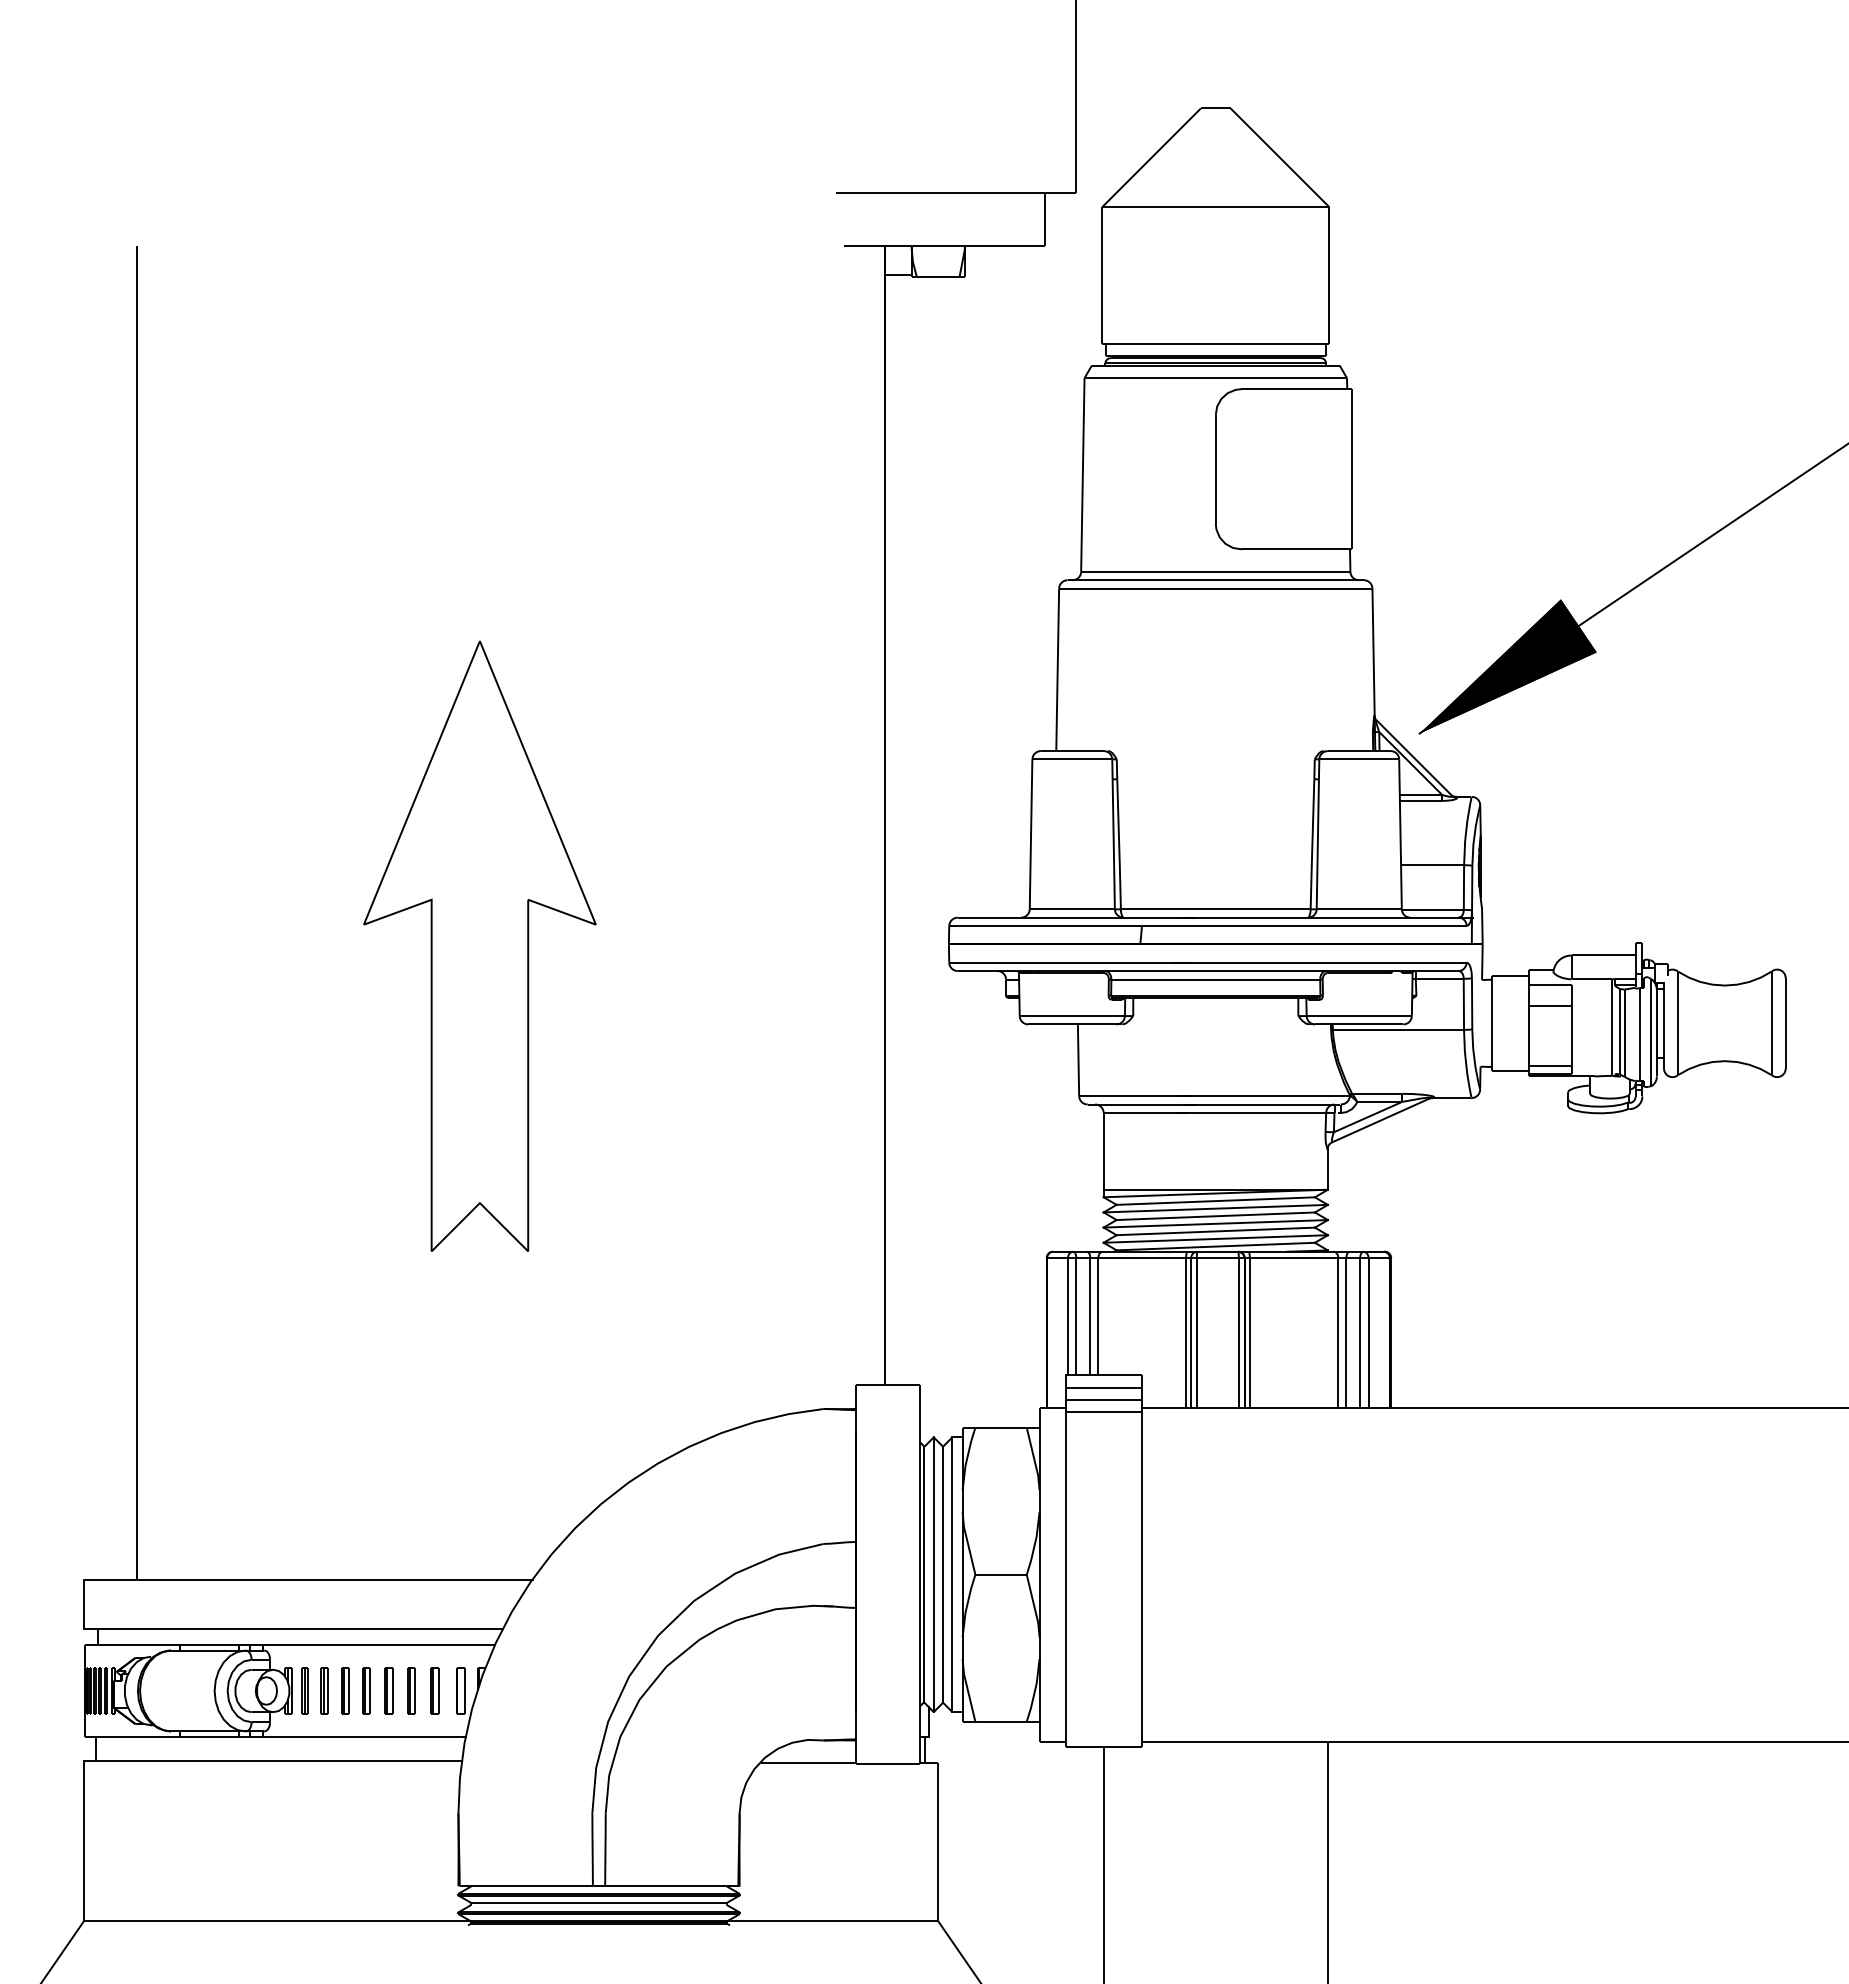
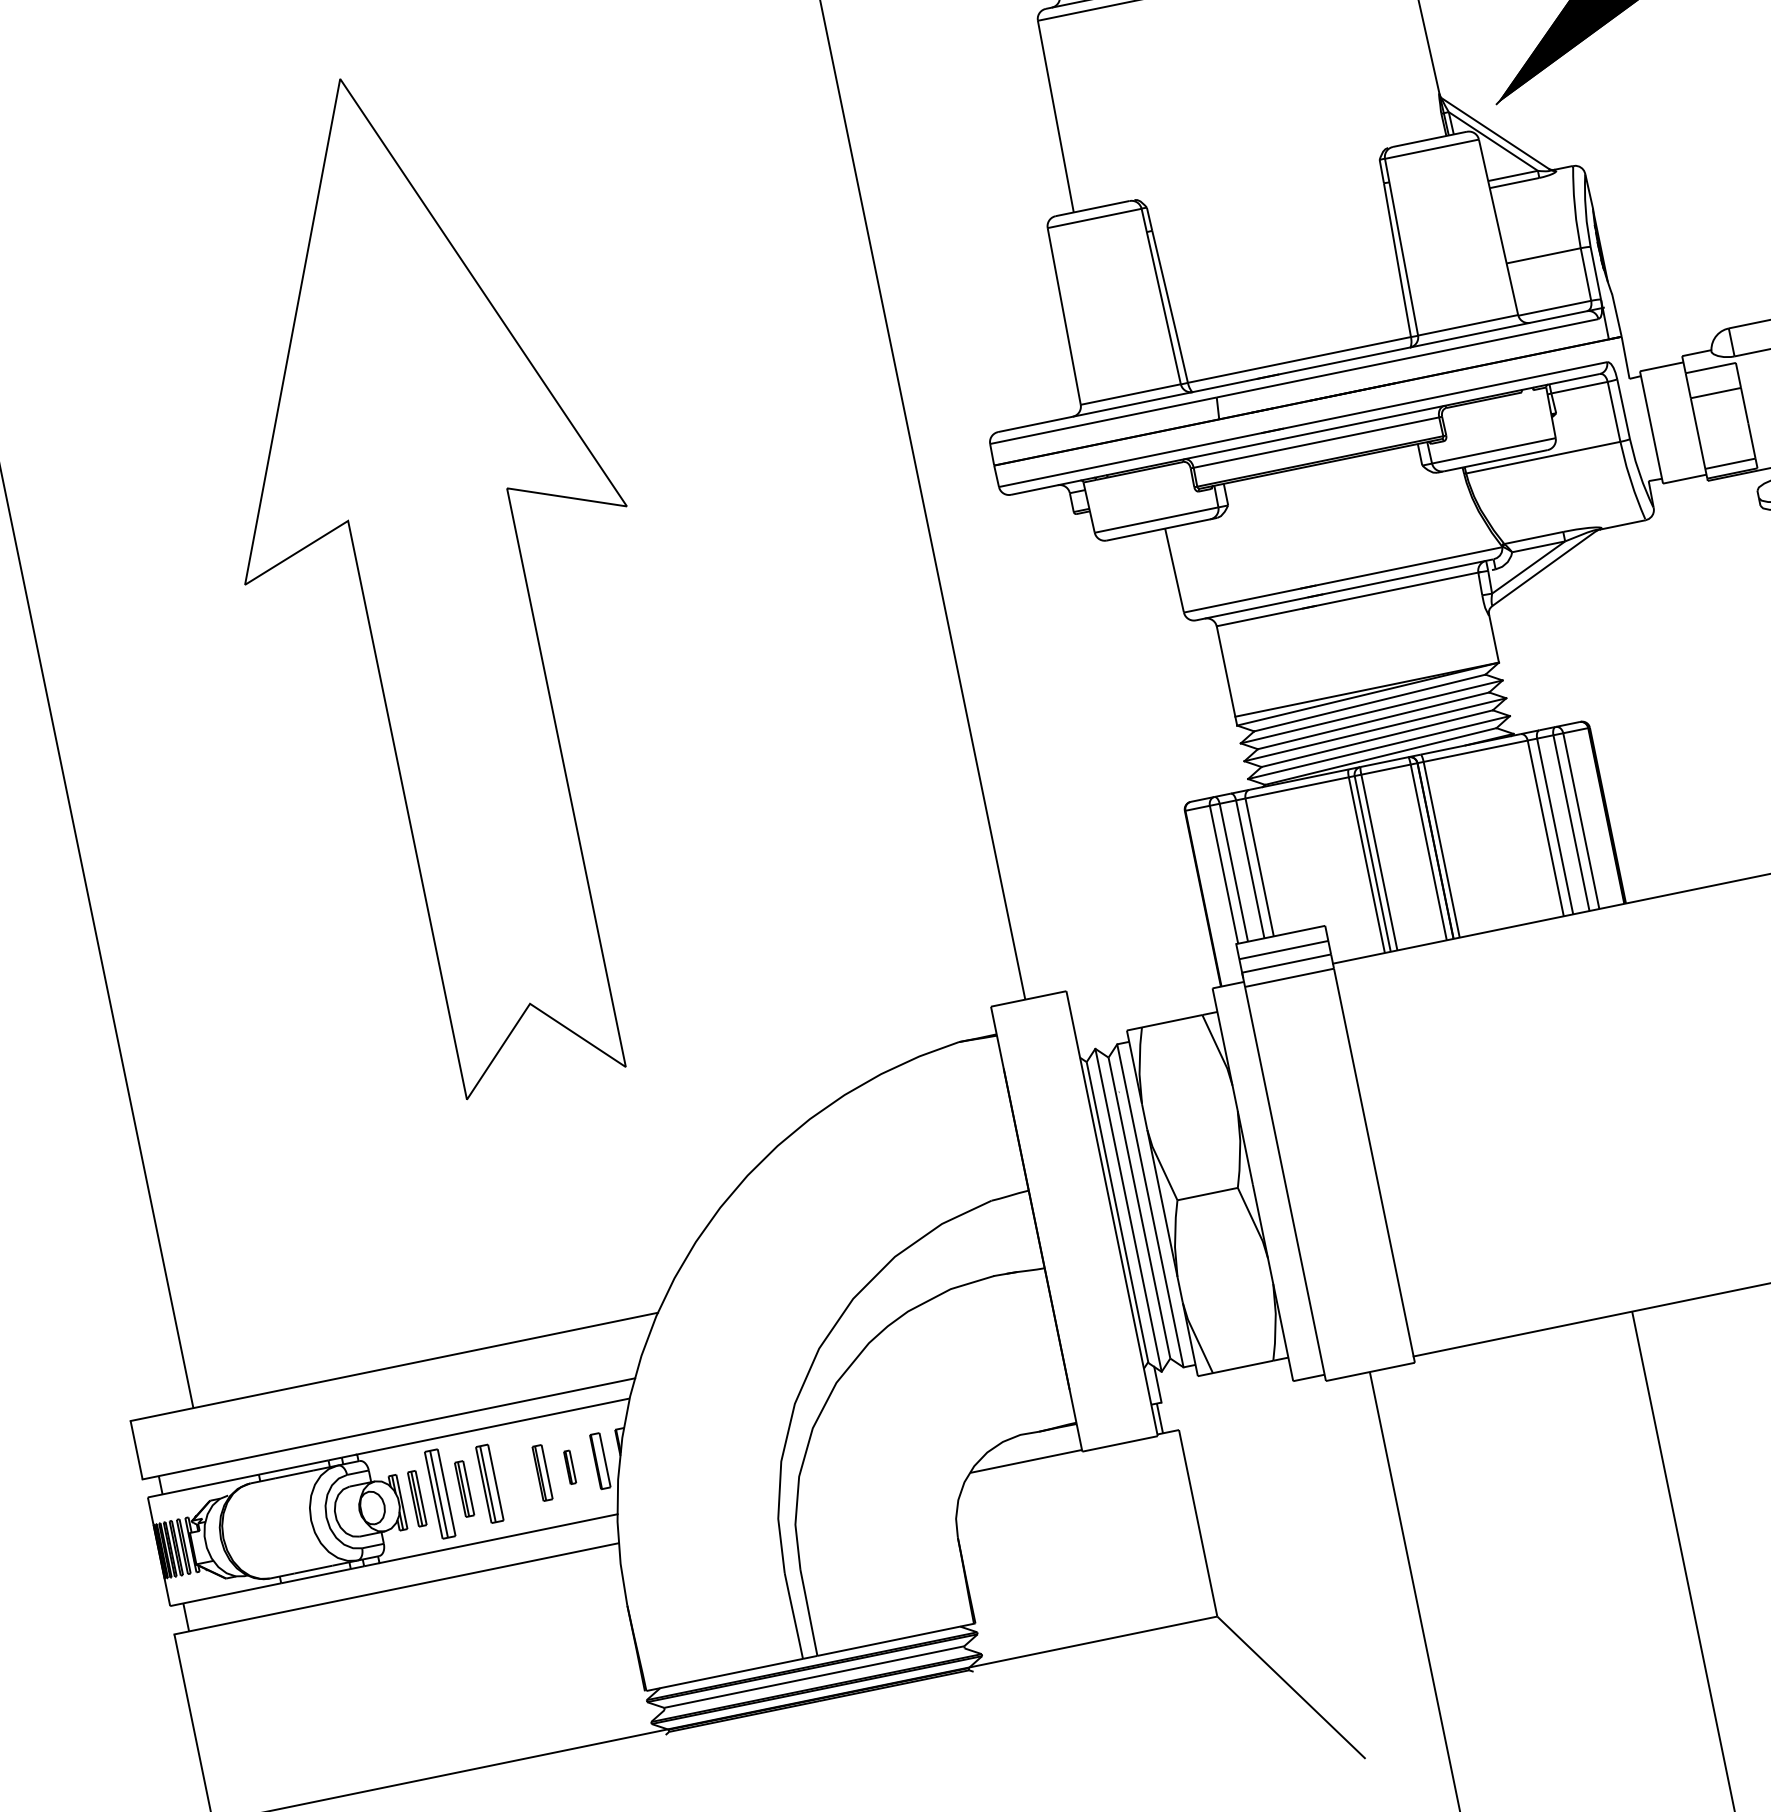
part: (479, 945) -> (442, 580), size x1.4
part: (324, 1690) -> (440, 1493), size x1.6
part: (366, 1690) -> (489, 1483), size x1.4
part: (388, 1690) -> (515, 1478), removed
part: (434, 1690) -> (569, 1466), size x0.6

